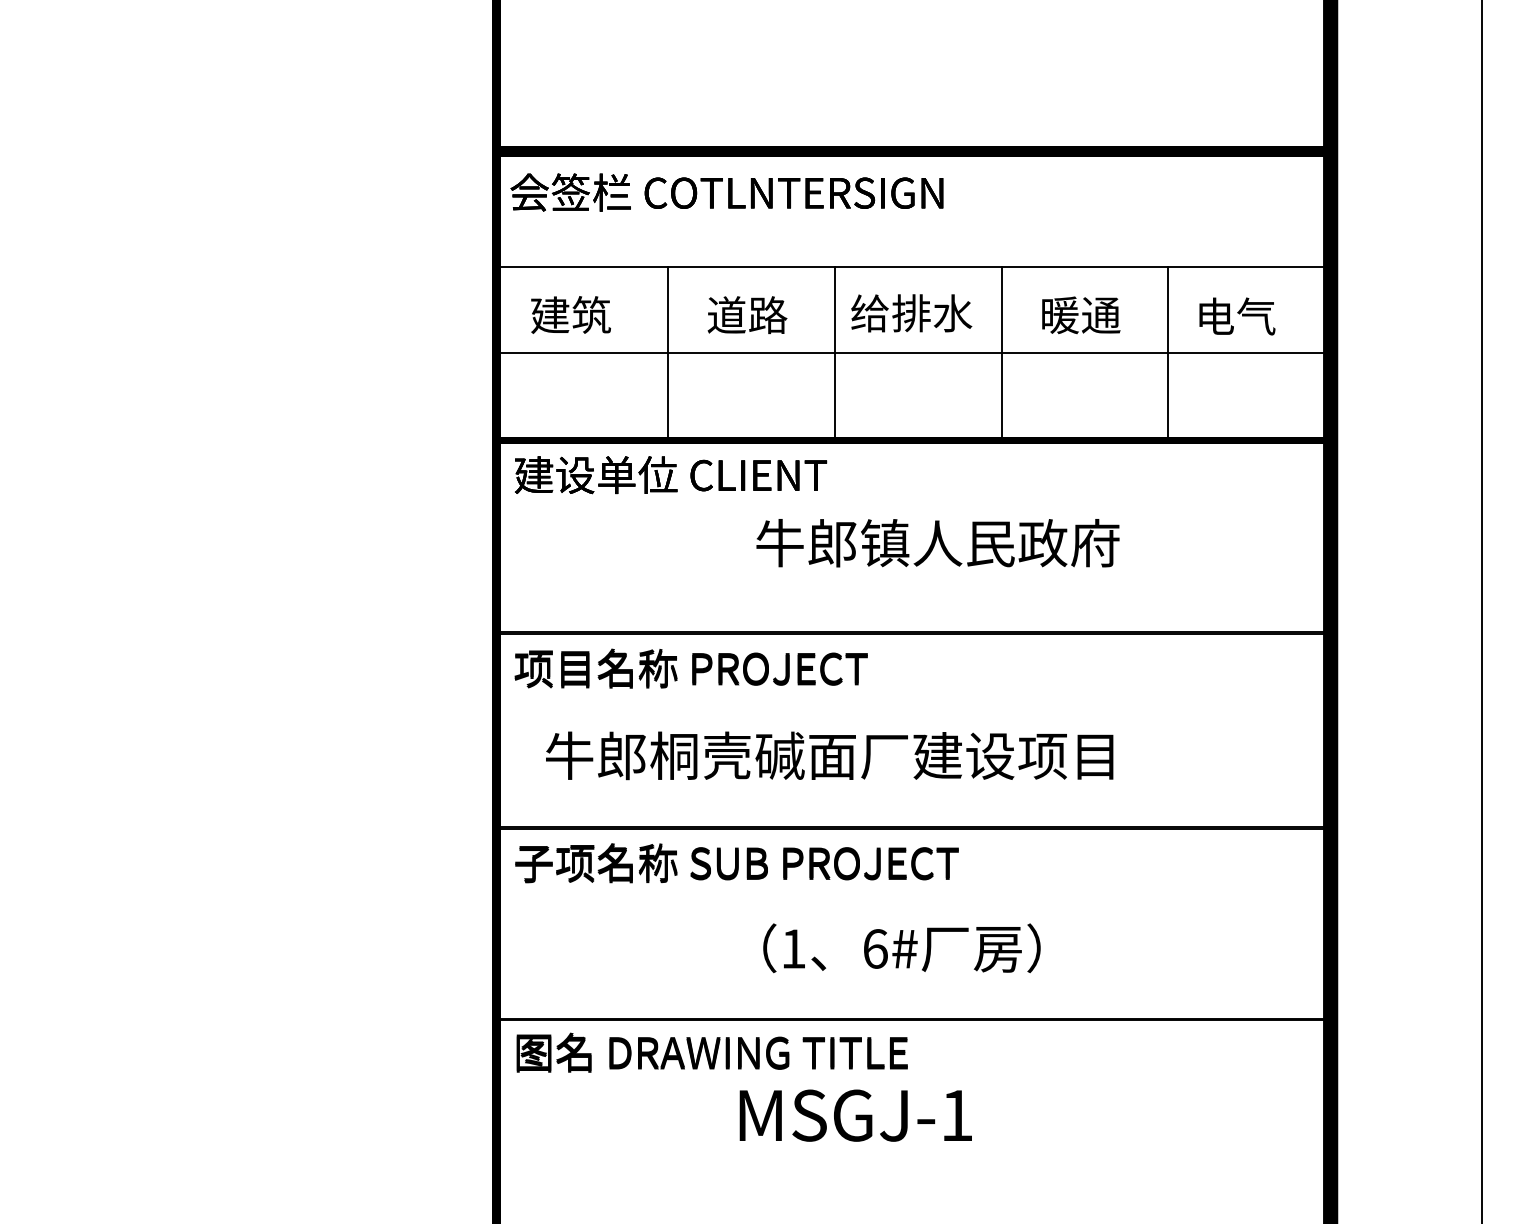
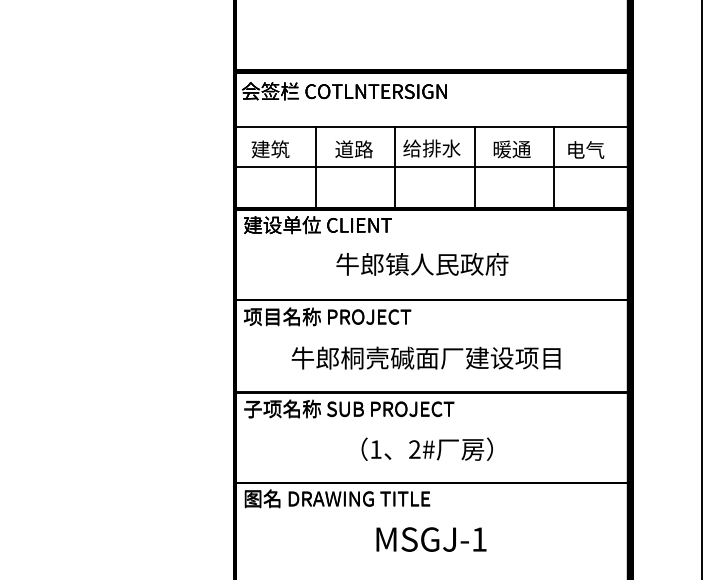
text: (938, 543) -> (422, 264), moved
text: (828, 754) -> (425, 357), moved
text: (874, 948) -> (414, 449), 6# -> 2#
text: (855, 1115) -> (431, 539), moved

